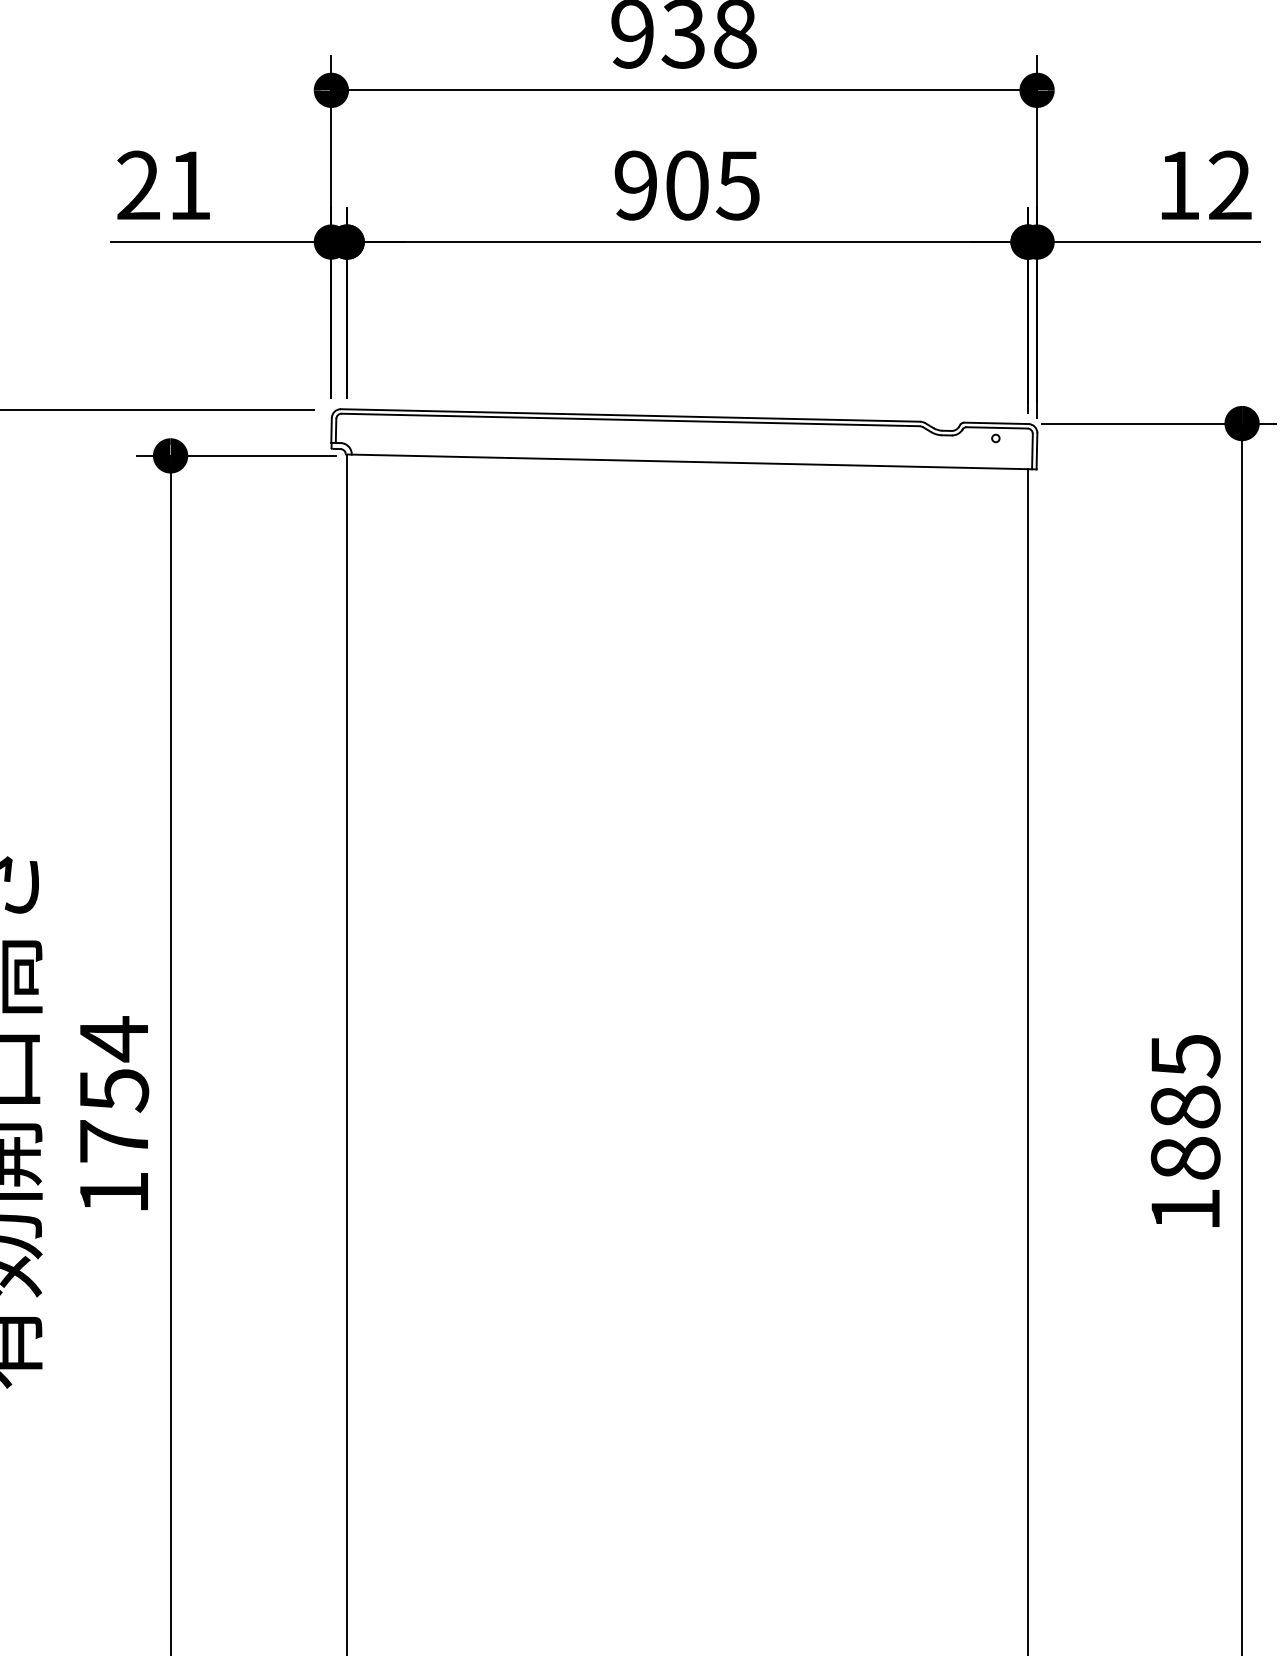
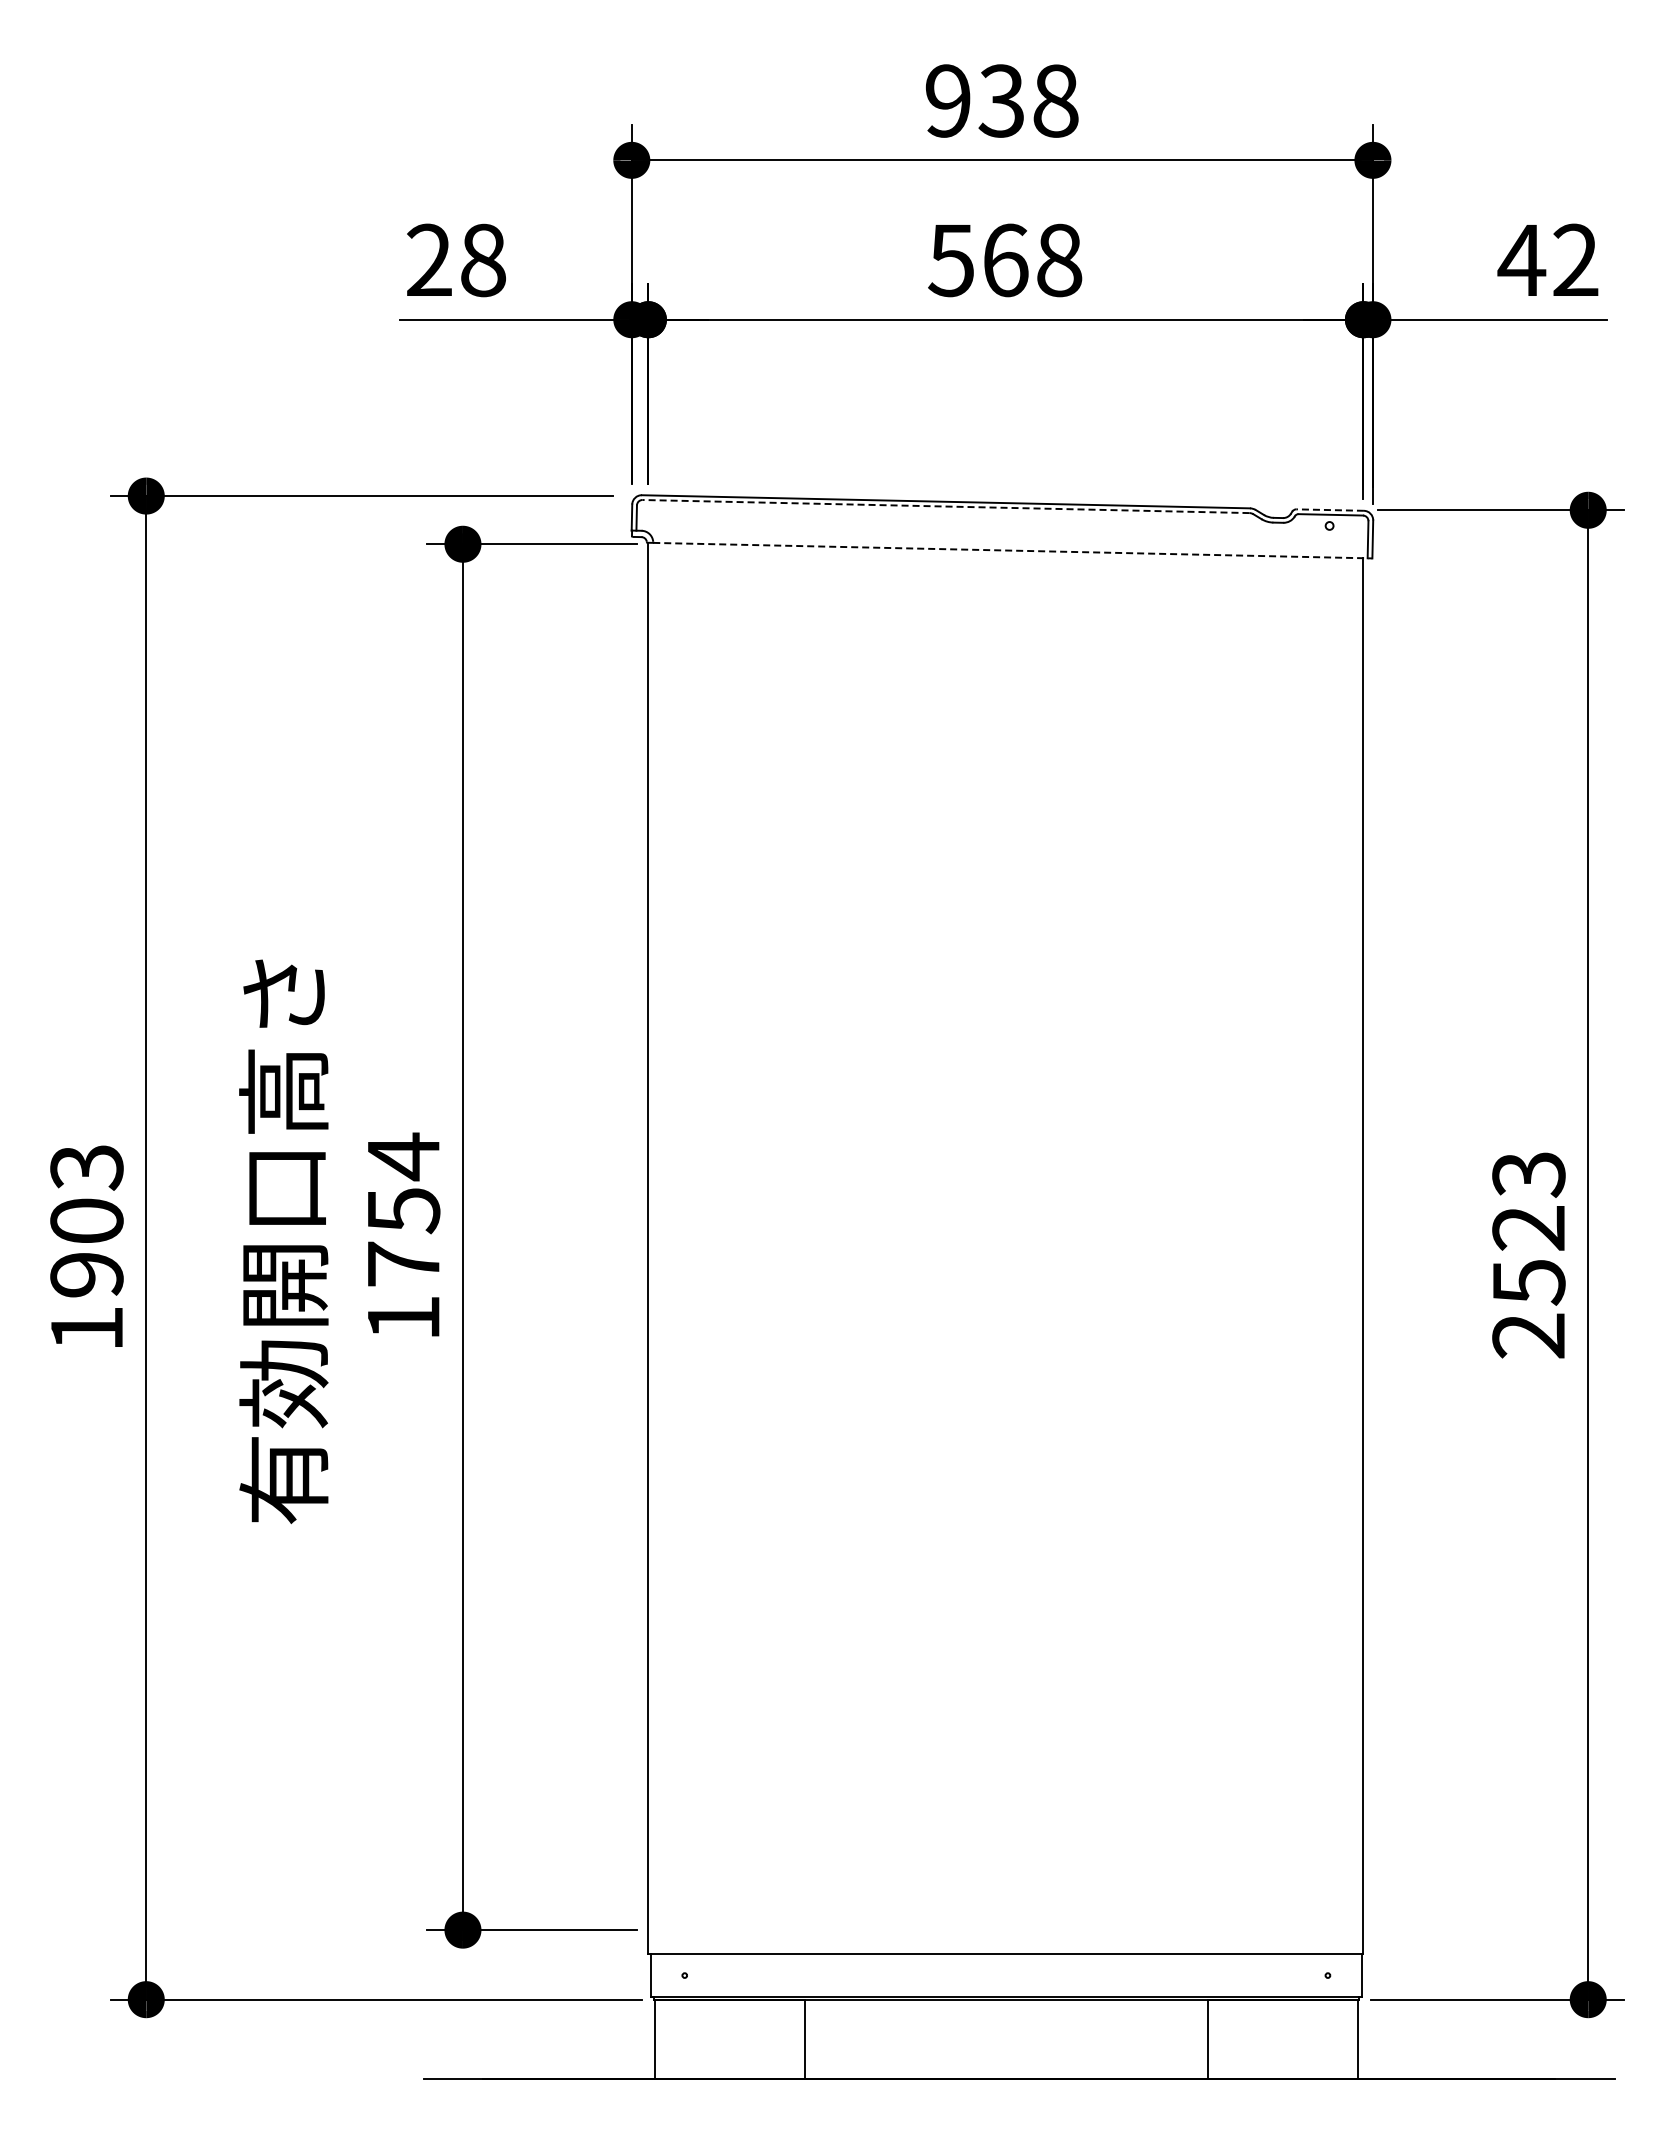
text: (190, 185) -> (483, 260), 21 -> 28
text: (687, 185) -> (1005, 260), 905 -> 568
text: (1178, 185) -> (1521, 260), 12 -> 42
line: (630, 419) -> (945, 506), solid -> dashed
line: (996, 423) -> (1330, 510), solid -> dashed
line: (693, 461) -> (1012, 550), solid -> dashed
text: (1185, 1133) -> (1528, 1255), 1885 -> 2523

